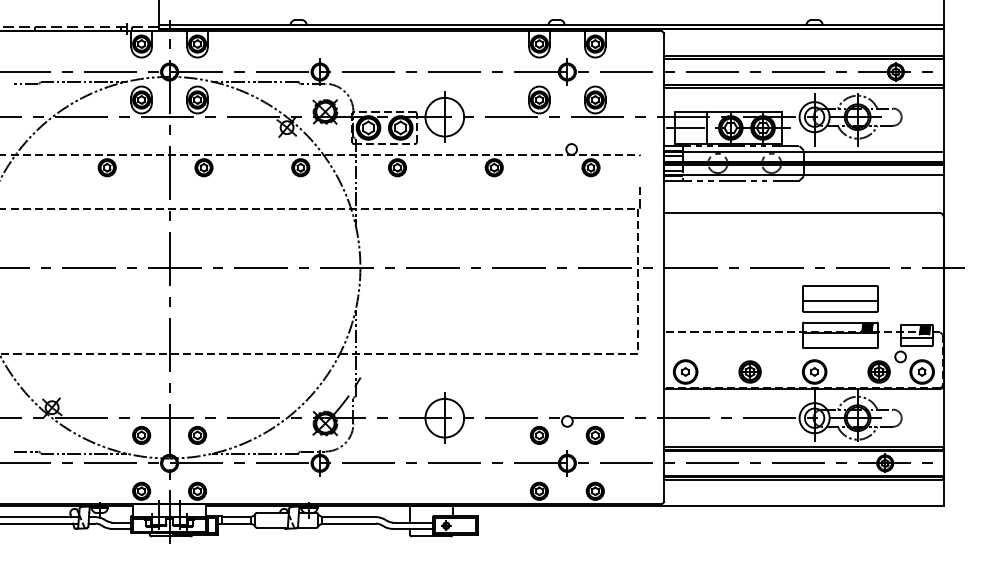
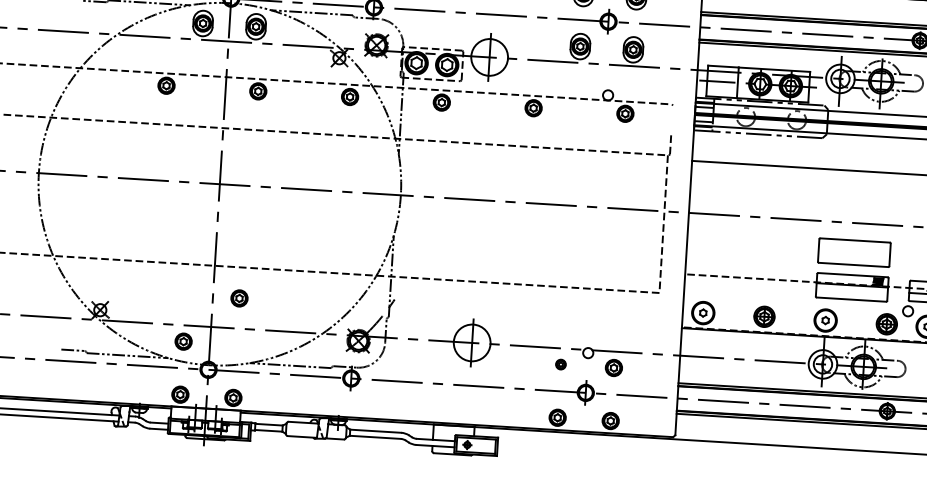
line: (840, 301) -> (854, 255), removed
part: (197, 434) -> (239, 297), moved
part: (539, 434) -> (561, 363), size x0.6

